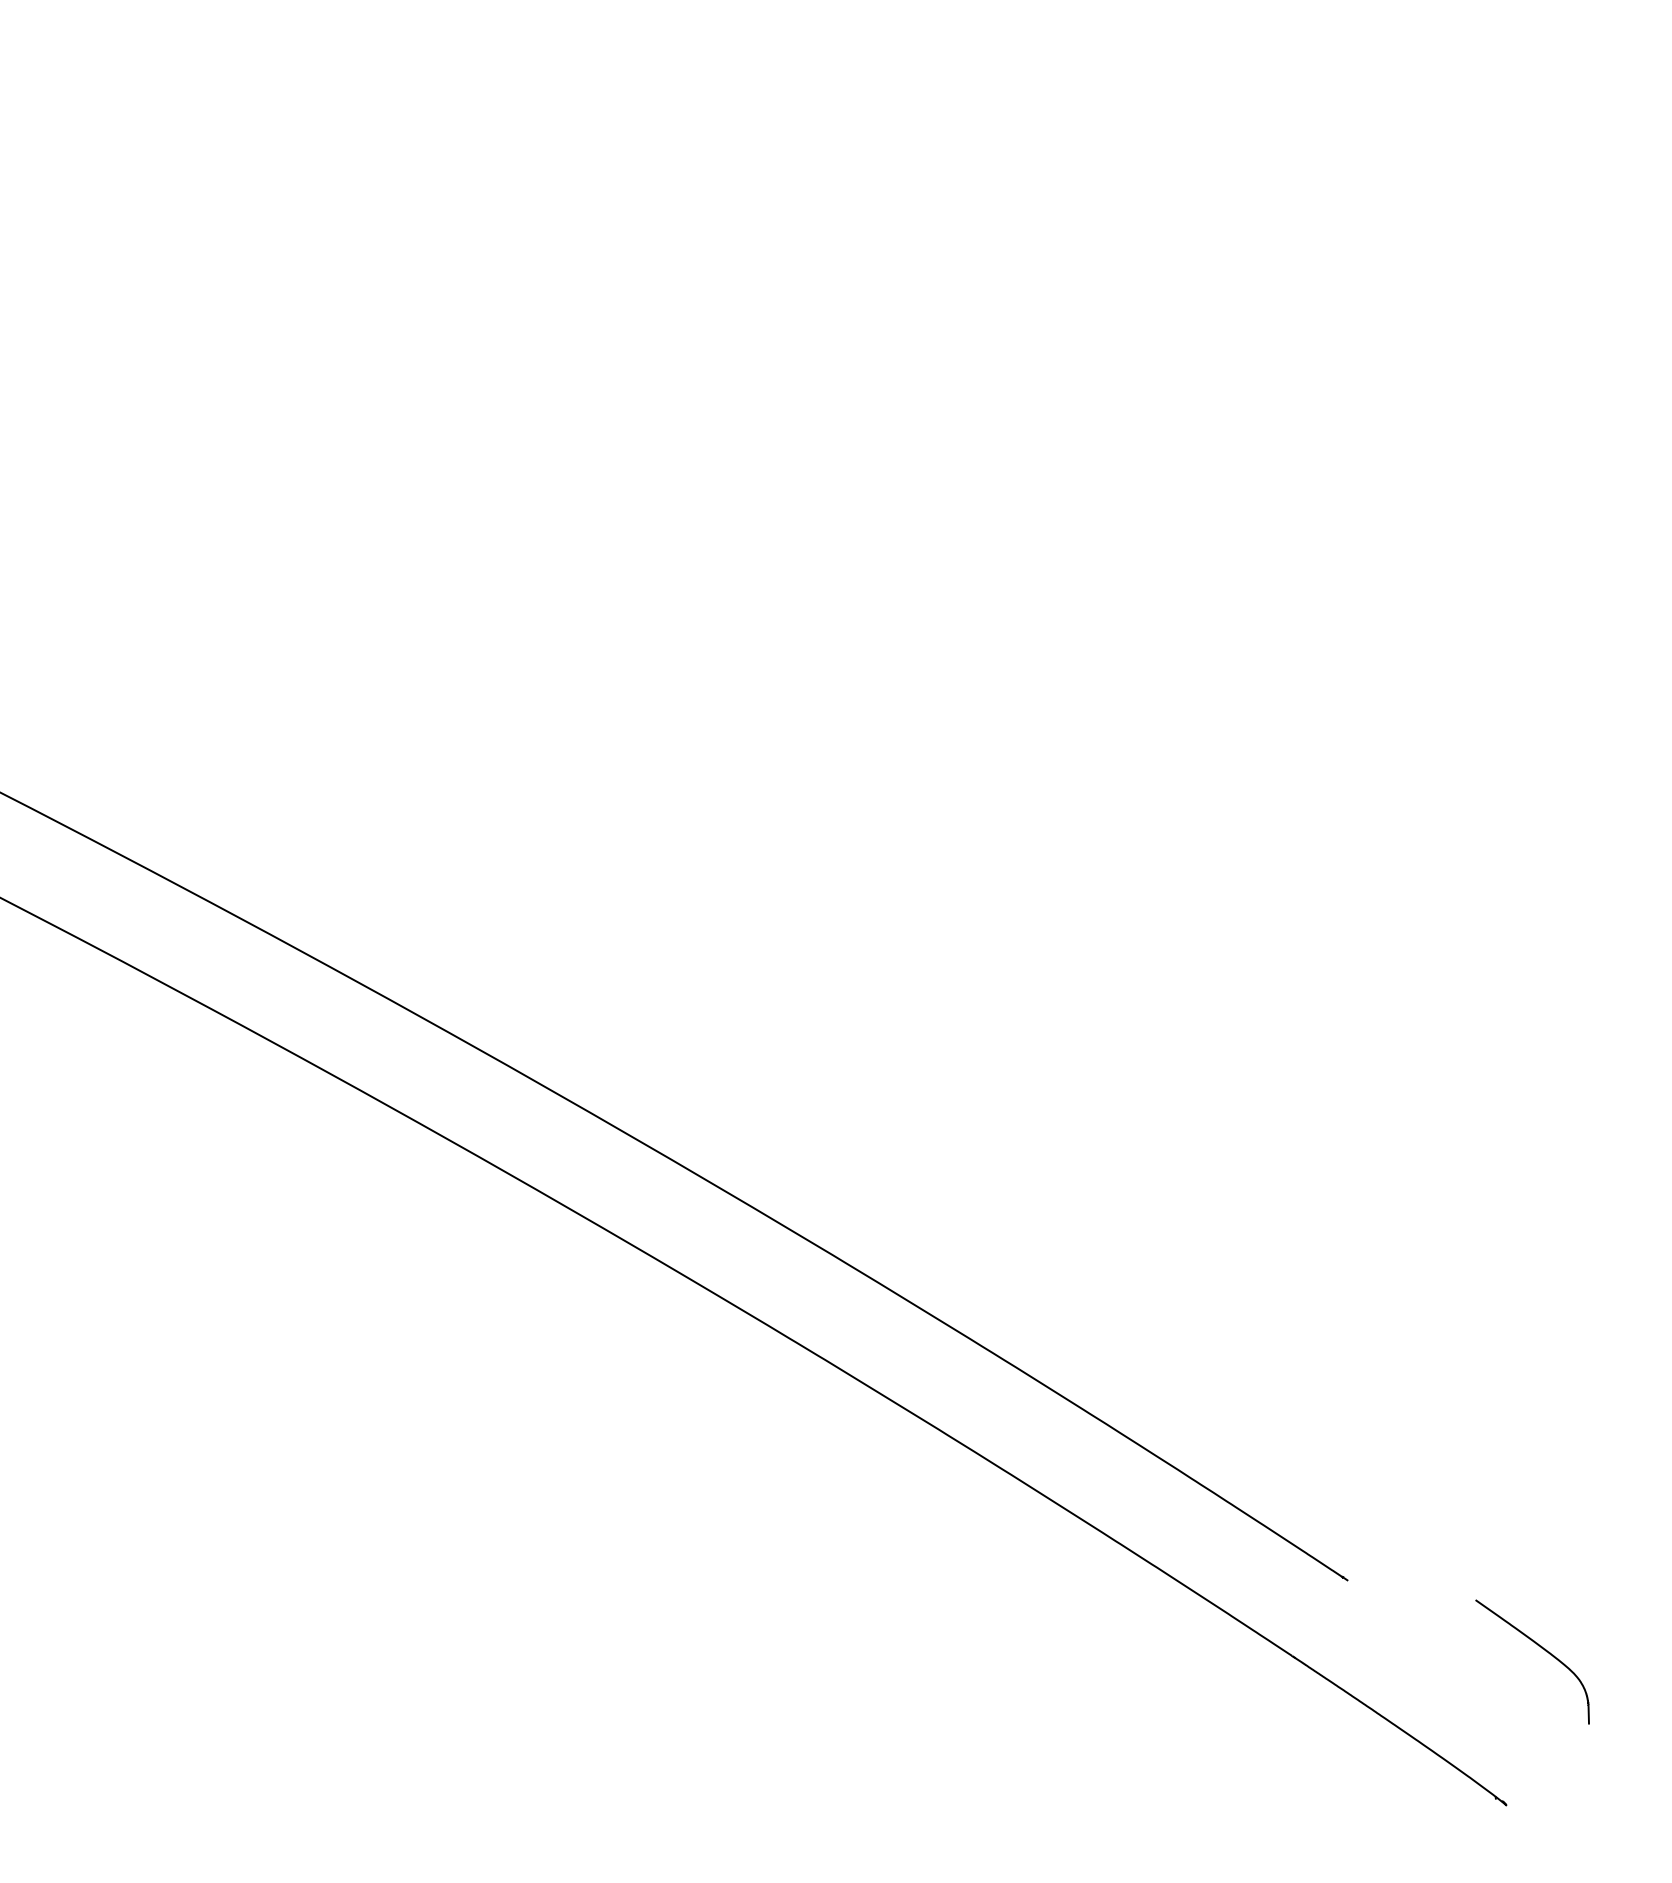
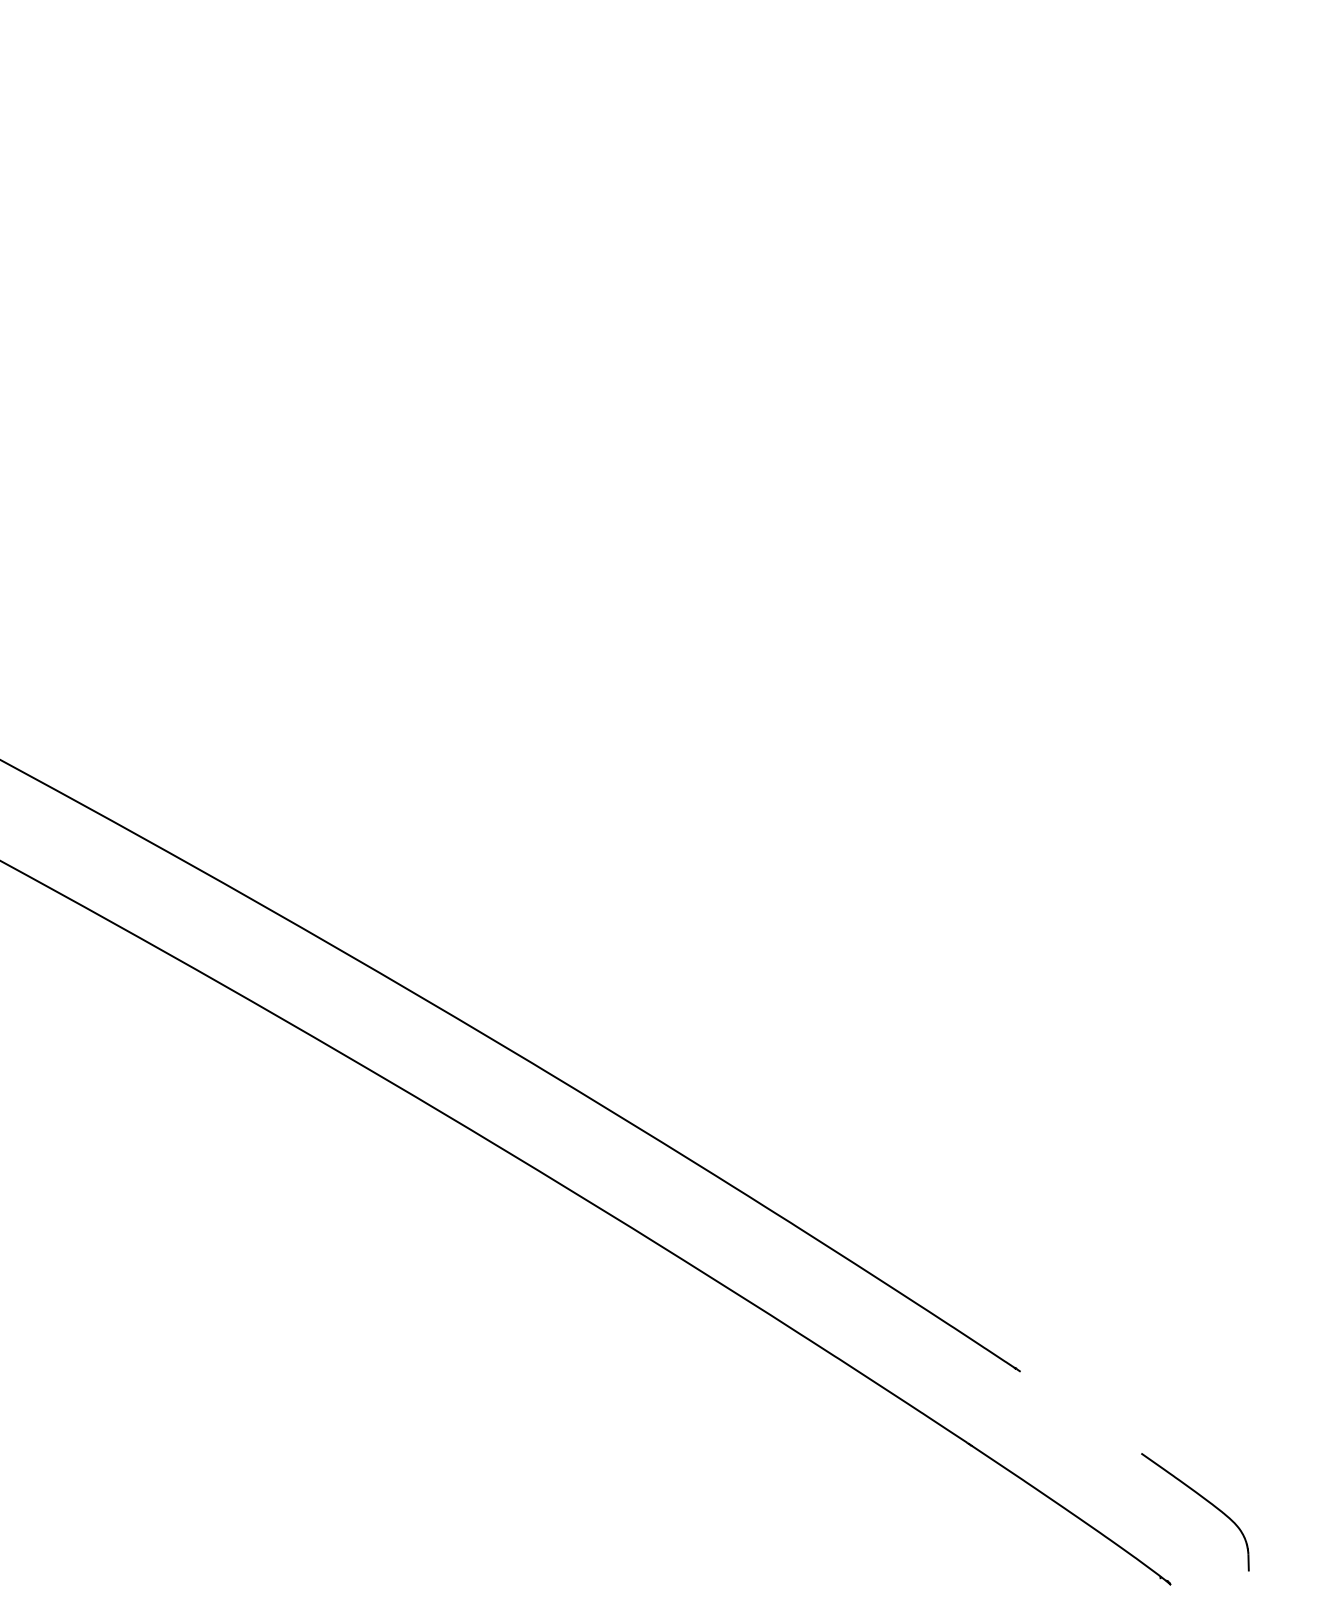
part: (1542, 1649) -> (1204, 1500), moved

